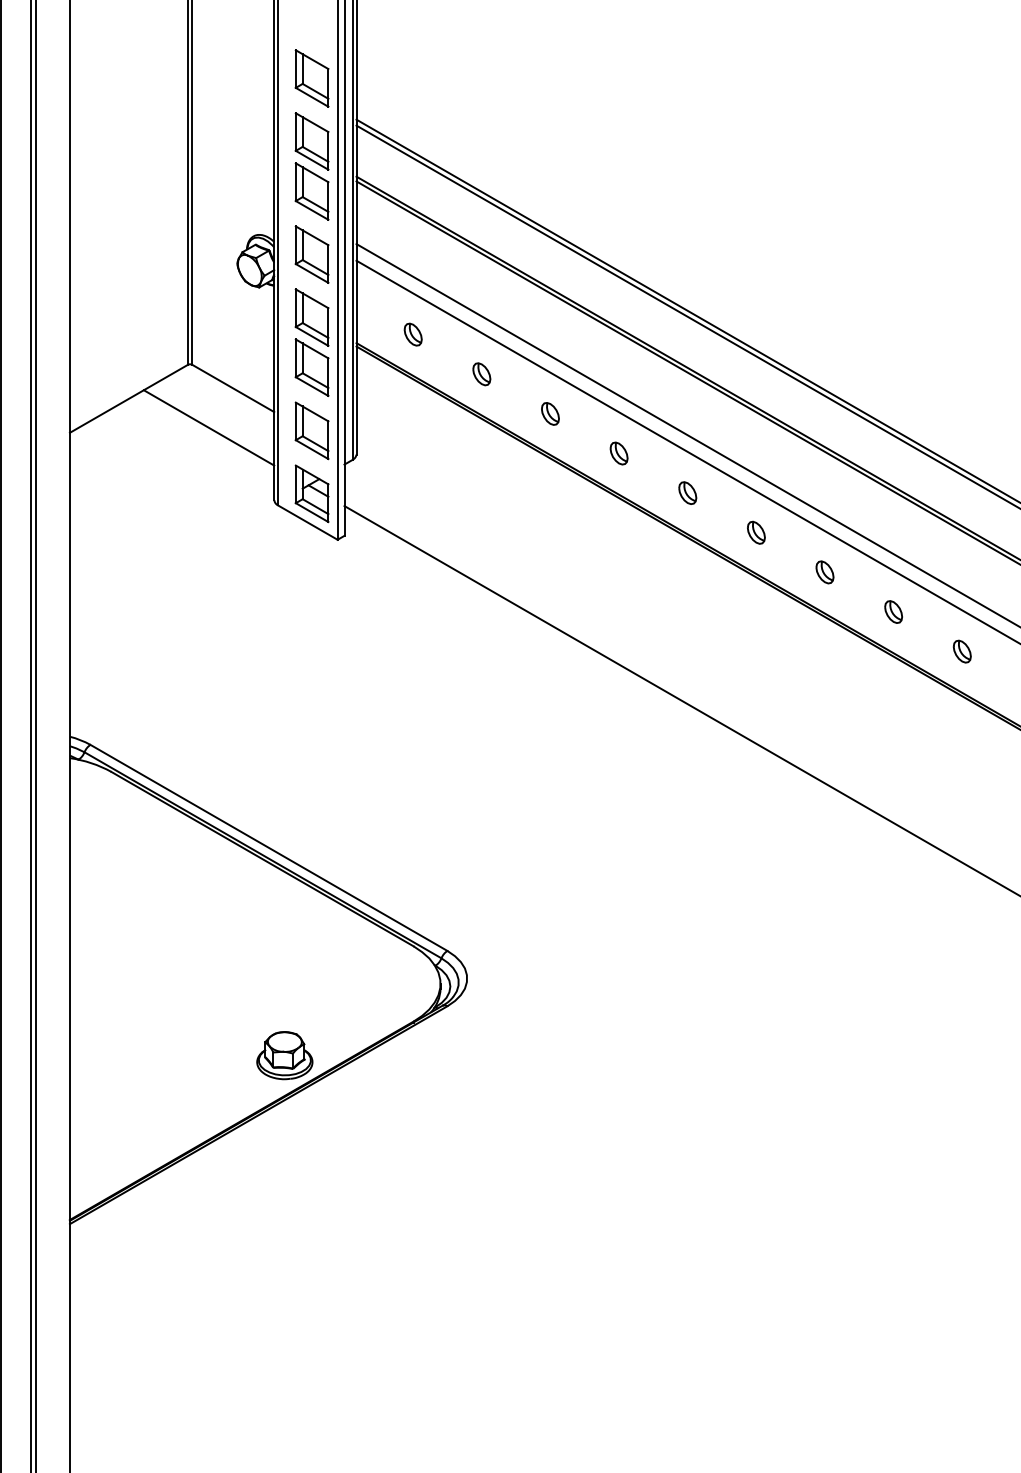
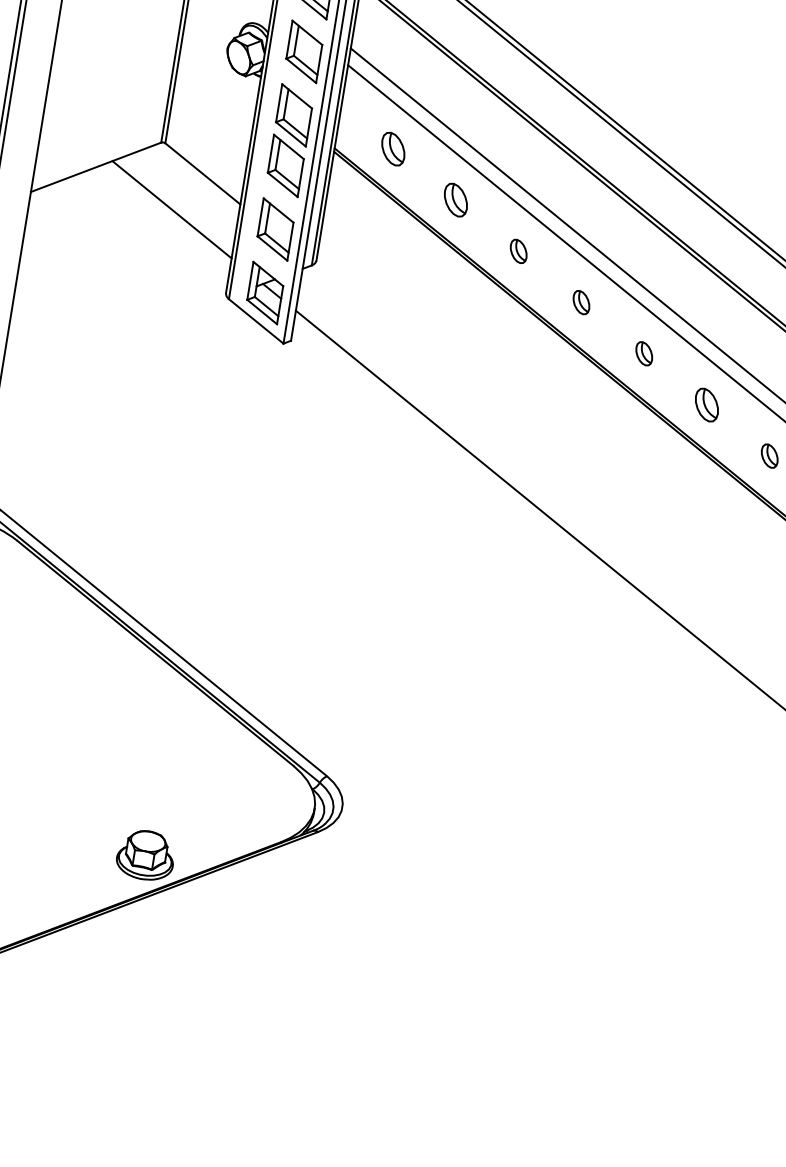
part: (412, 334) -> (392, 148), size x1.4
part: (481, 374) -> (455, 200), size x1.4
part: (756, 532) -> (707, 404), size x1.4

